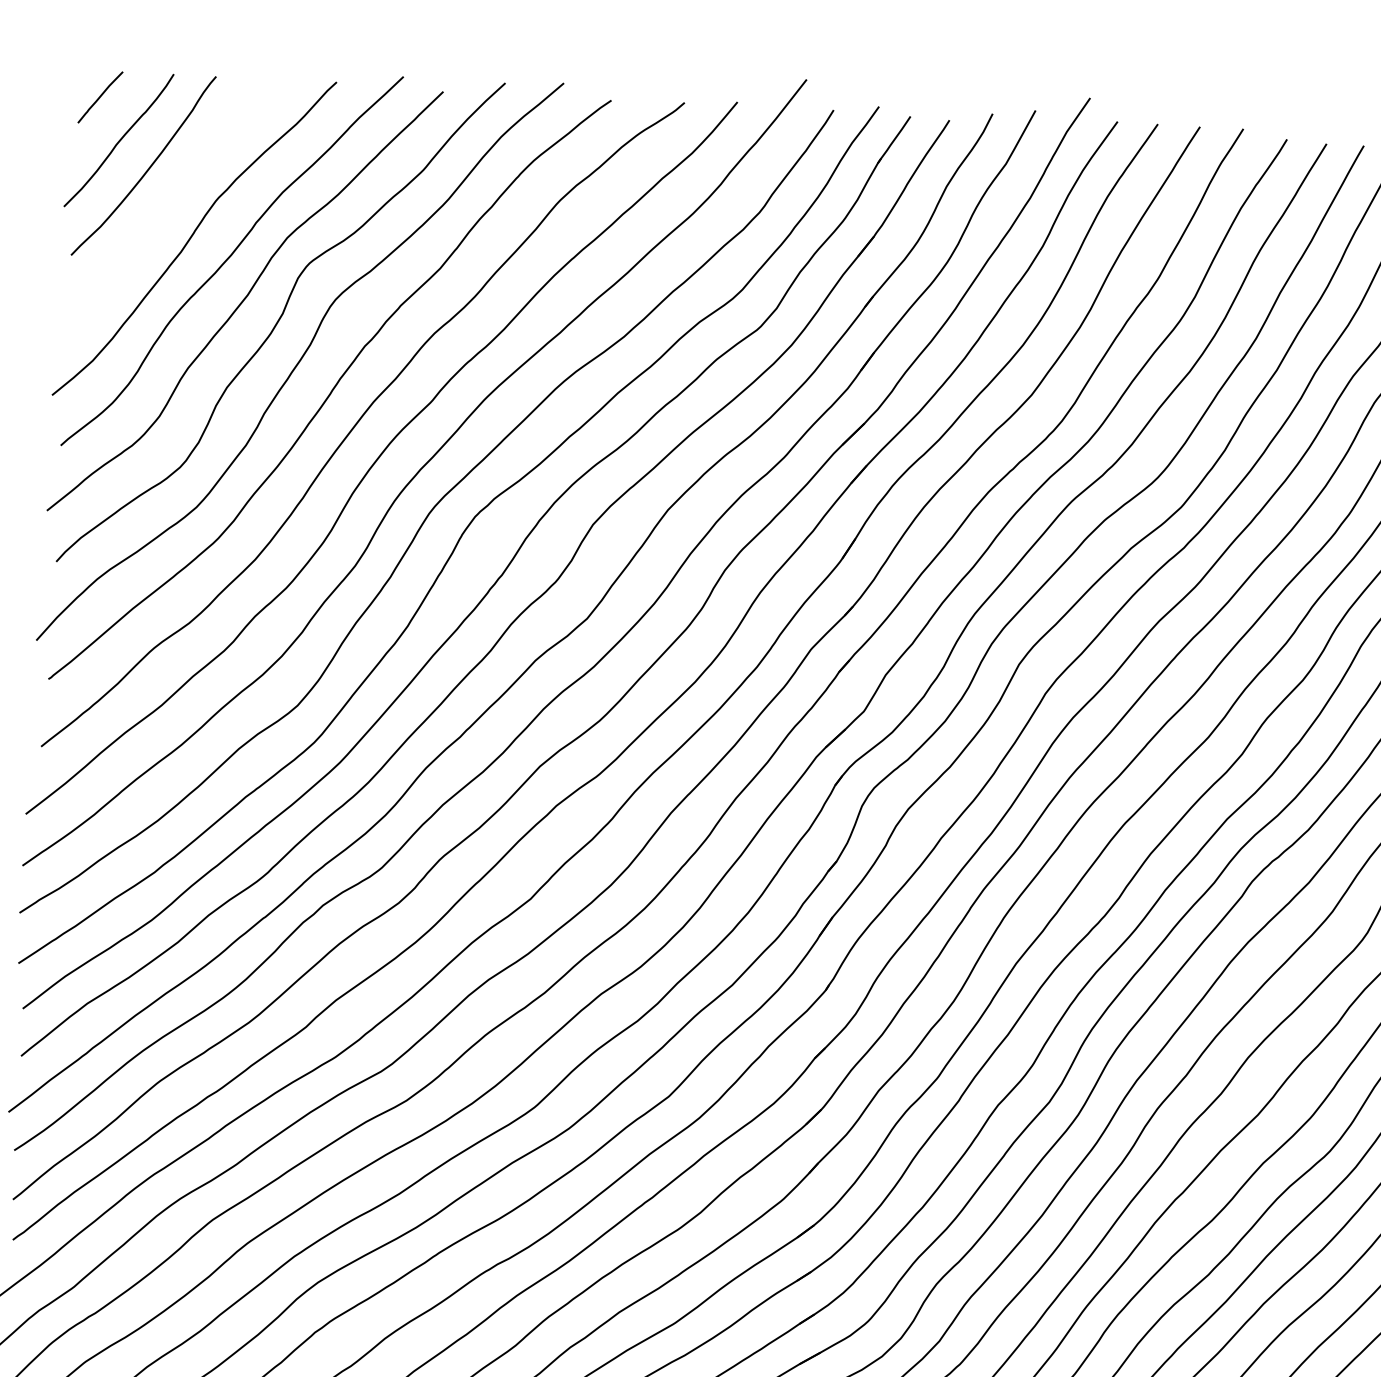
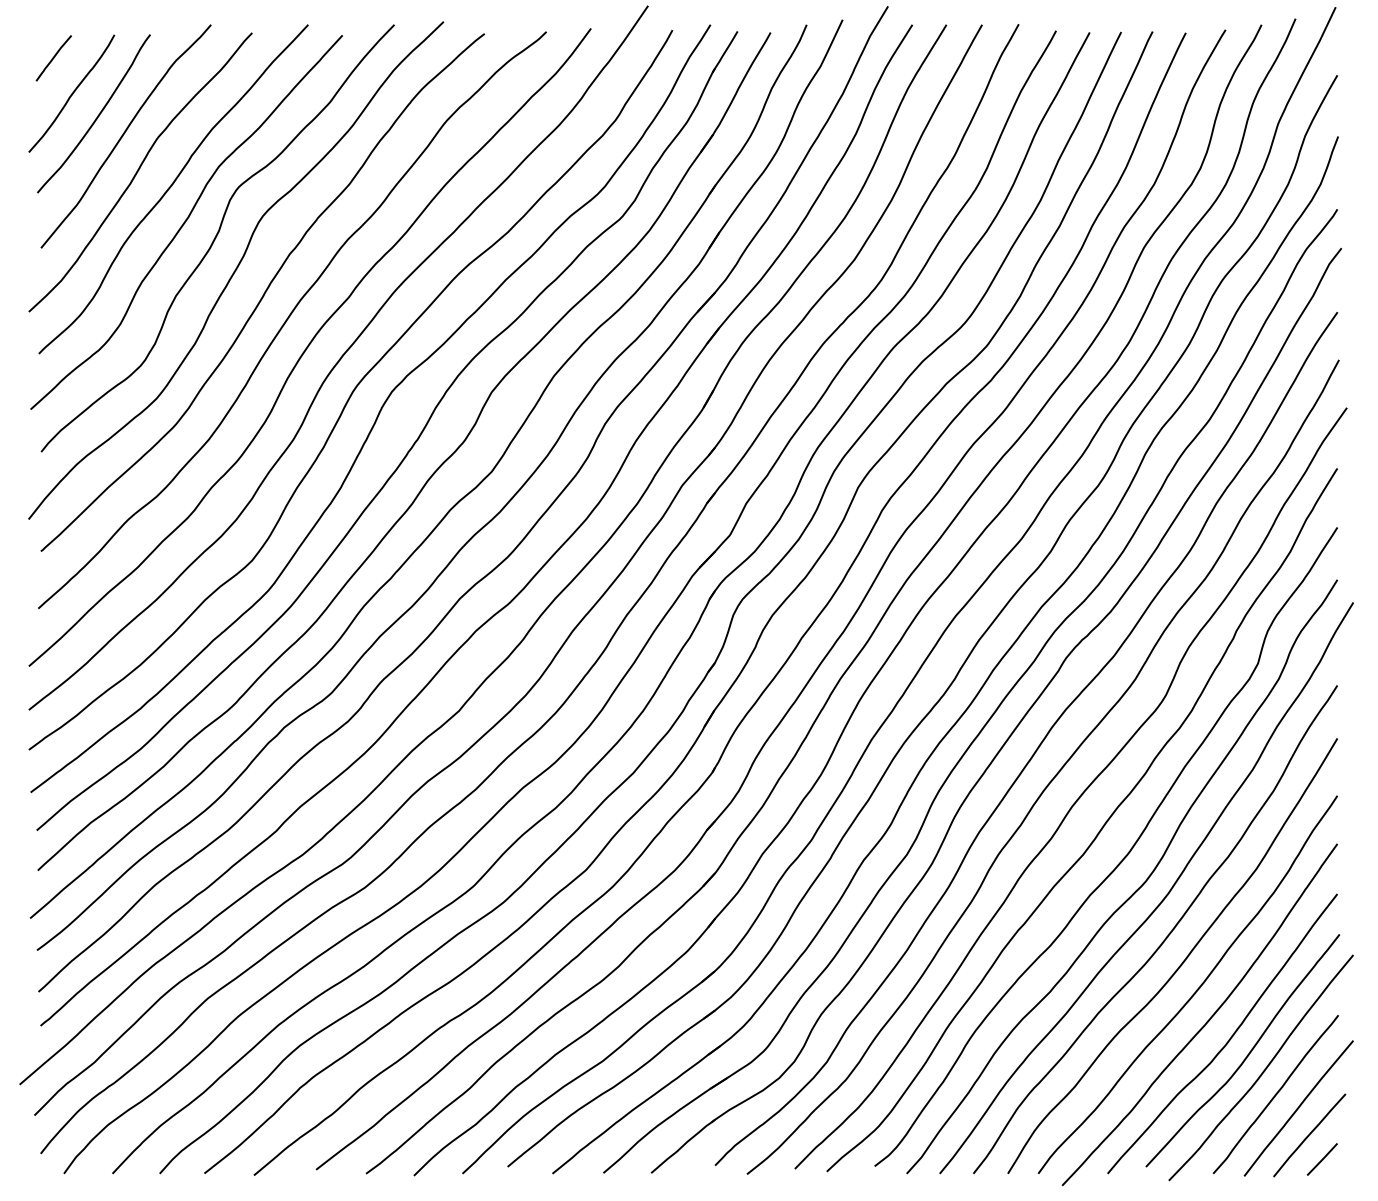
curve: (176, 194) -> (123, 136), added

